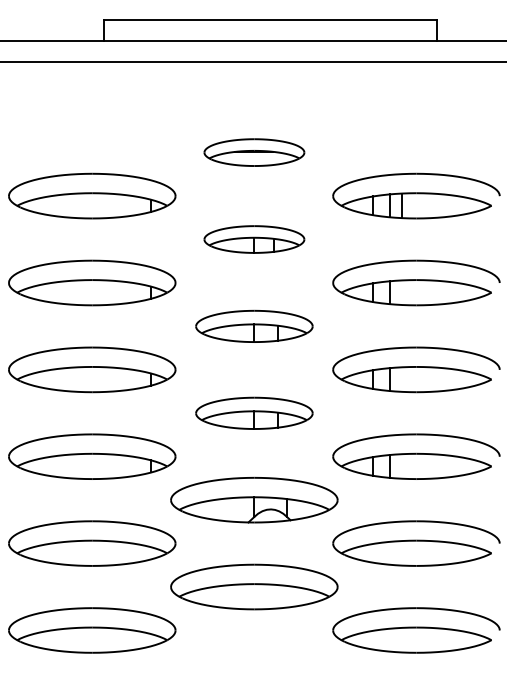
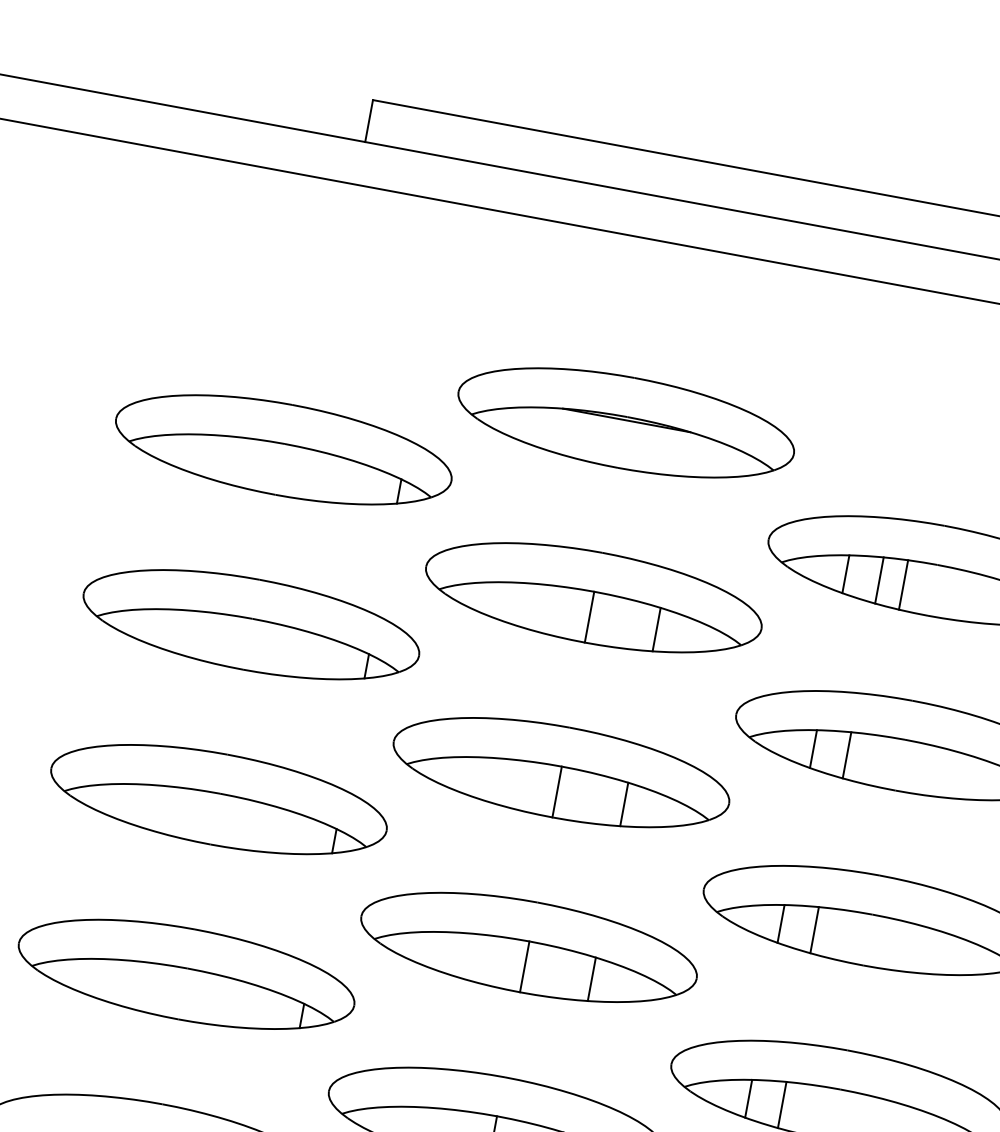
part: (254, 152) -> (626, 422), size x1.67
part: (254, 239) -> (594, 597), size x1.67
part: (254, 326) -> (561, 772), size x1.43
part: (254, 413) -> (529, 947), size x1.43

